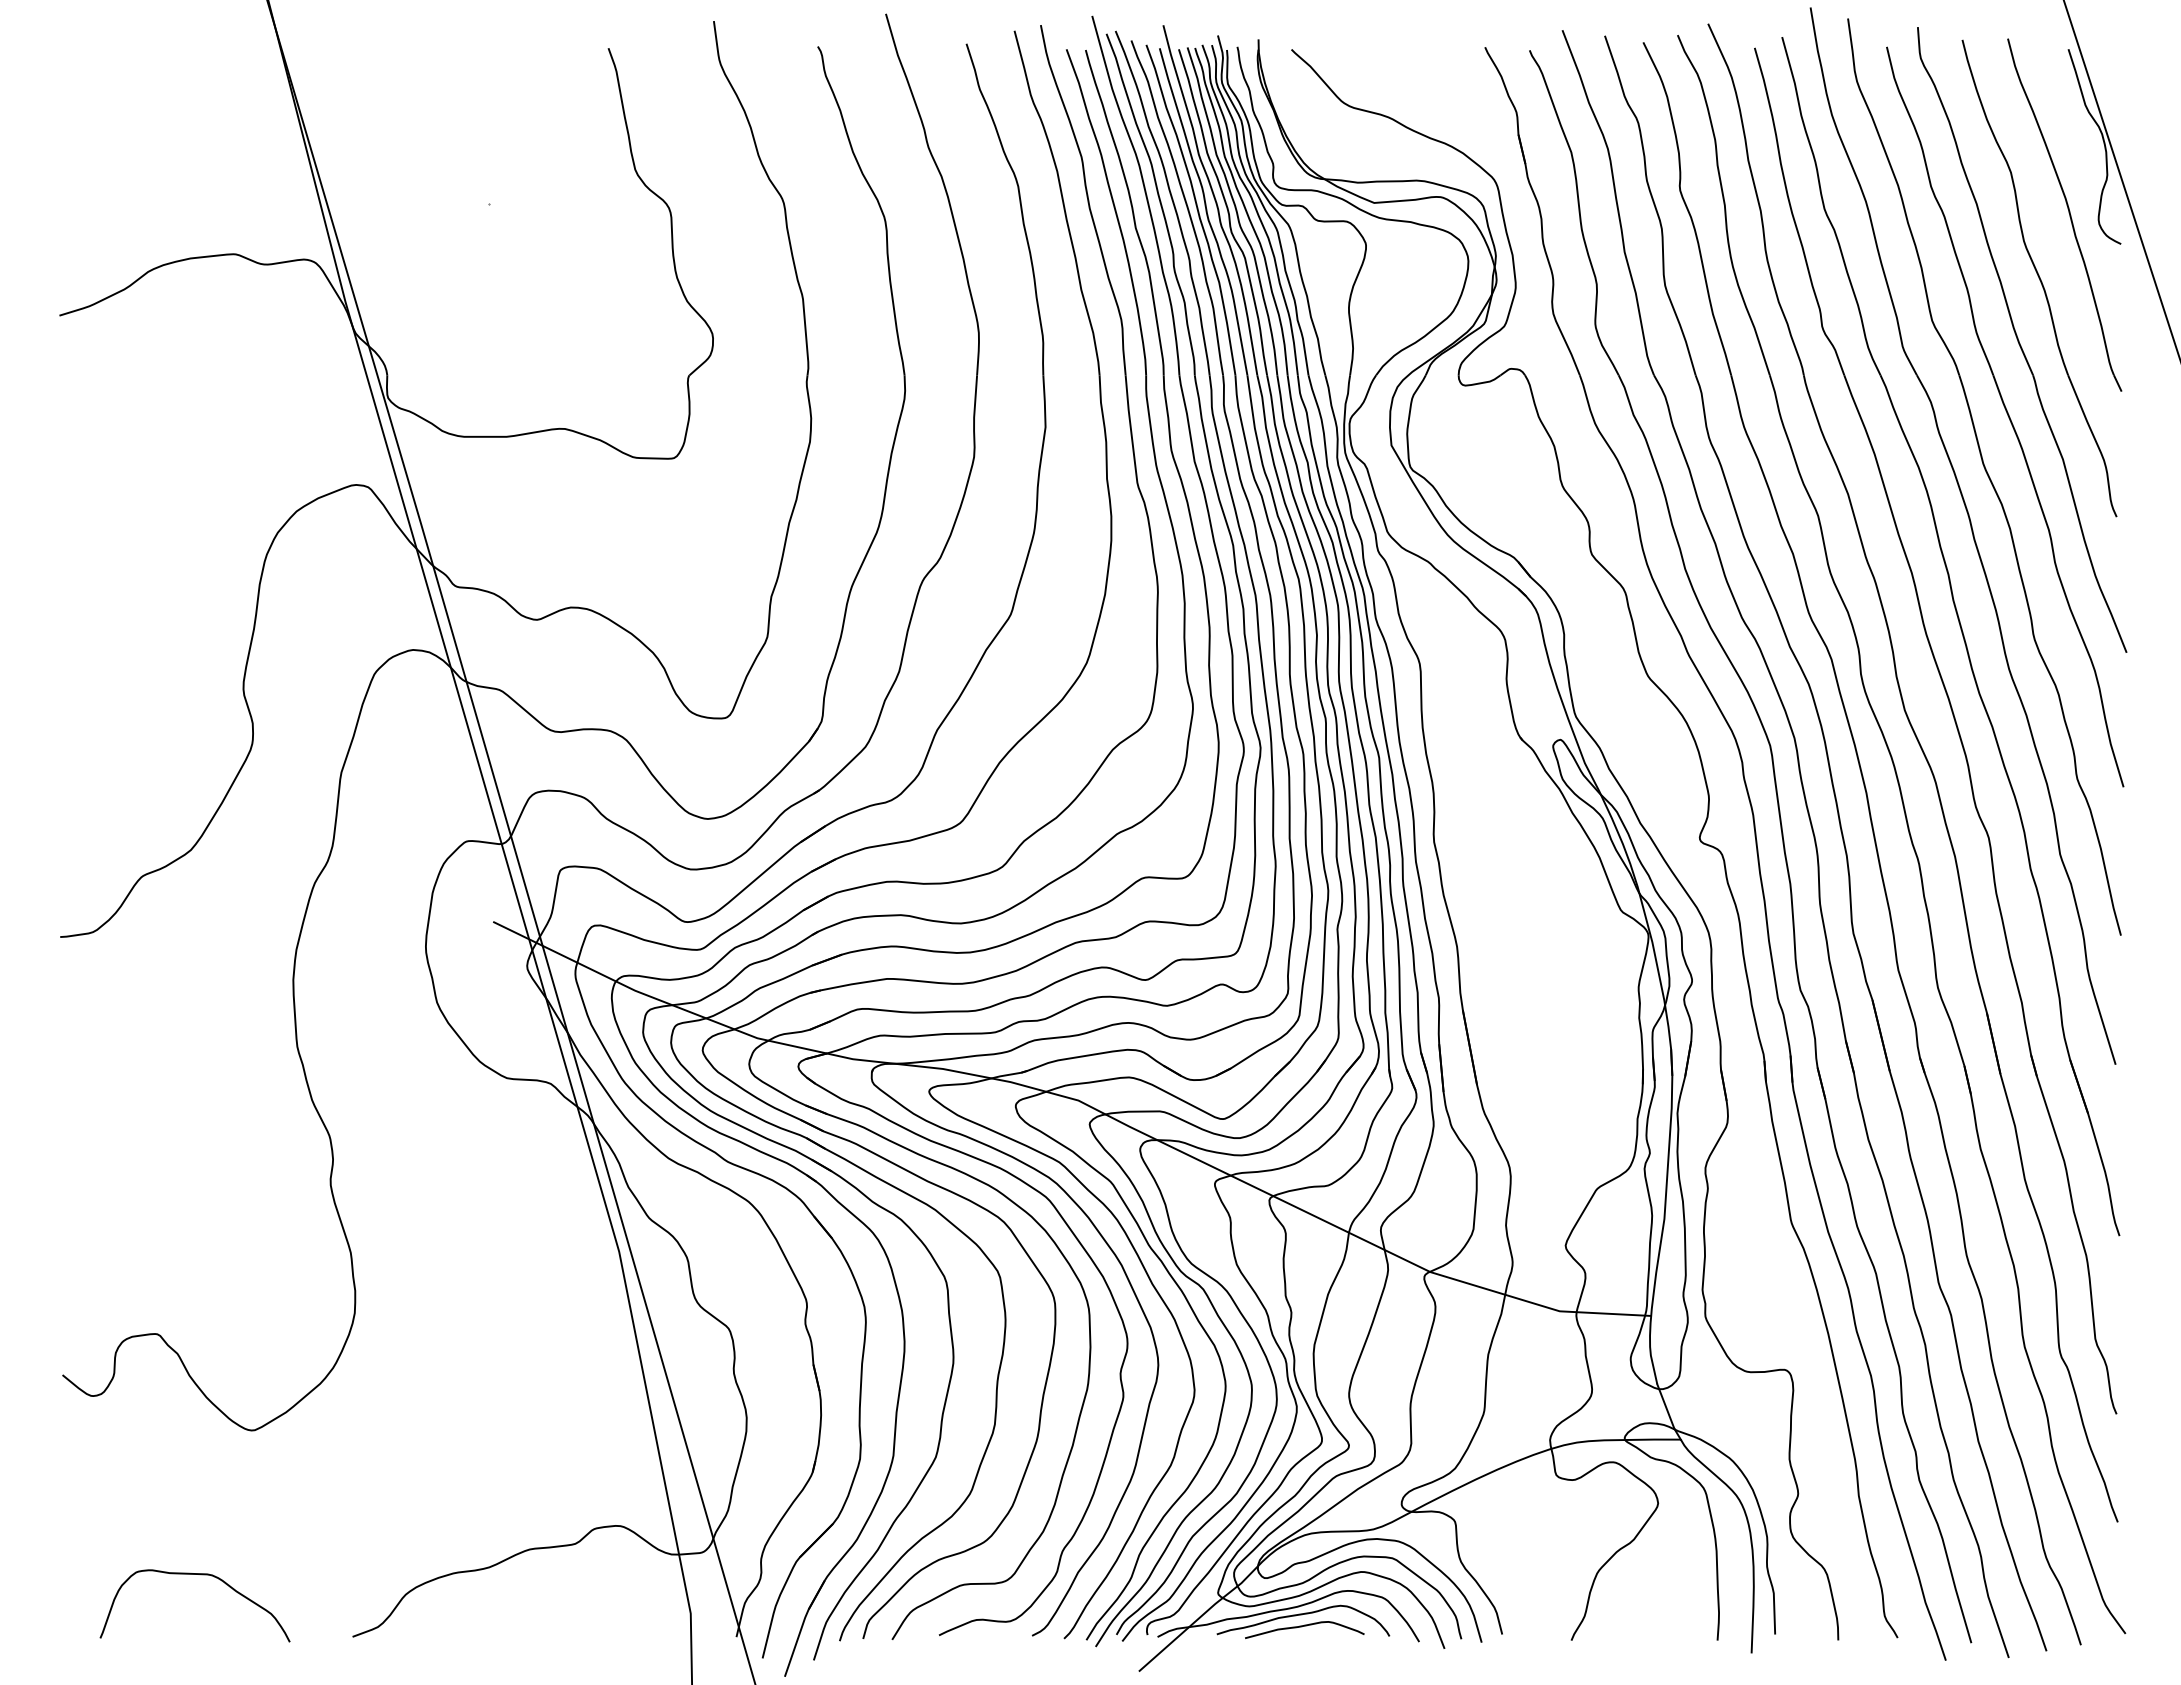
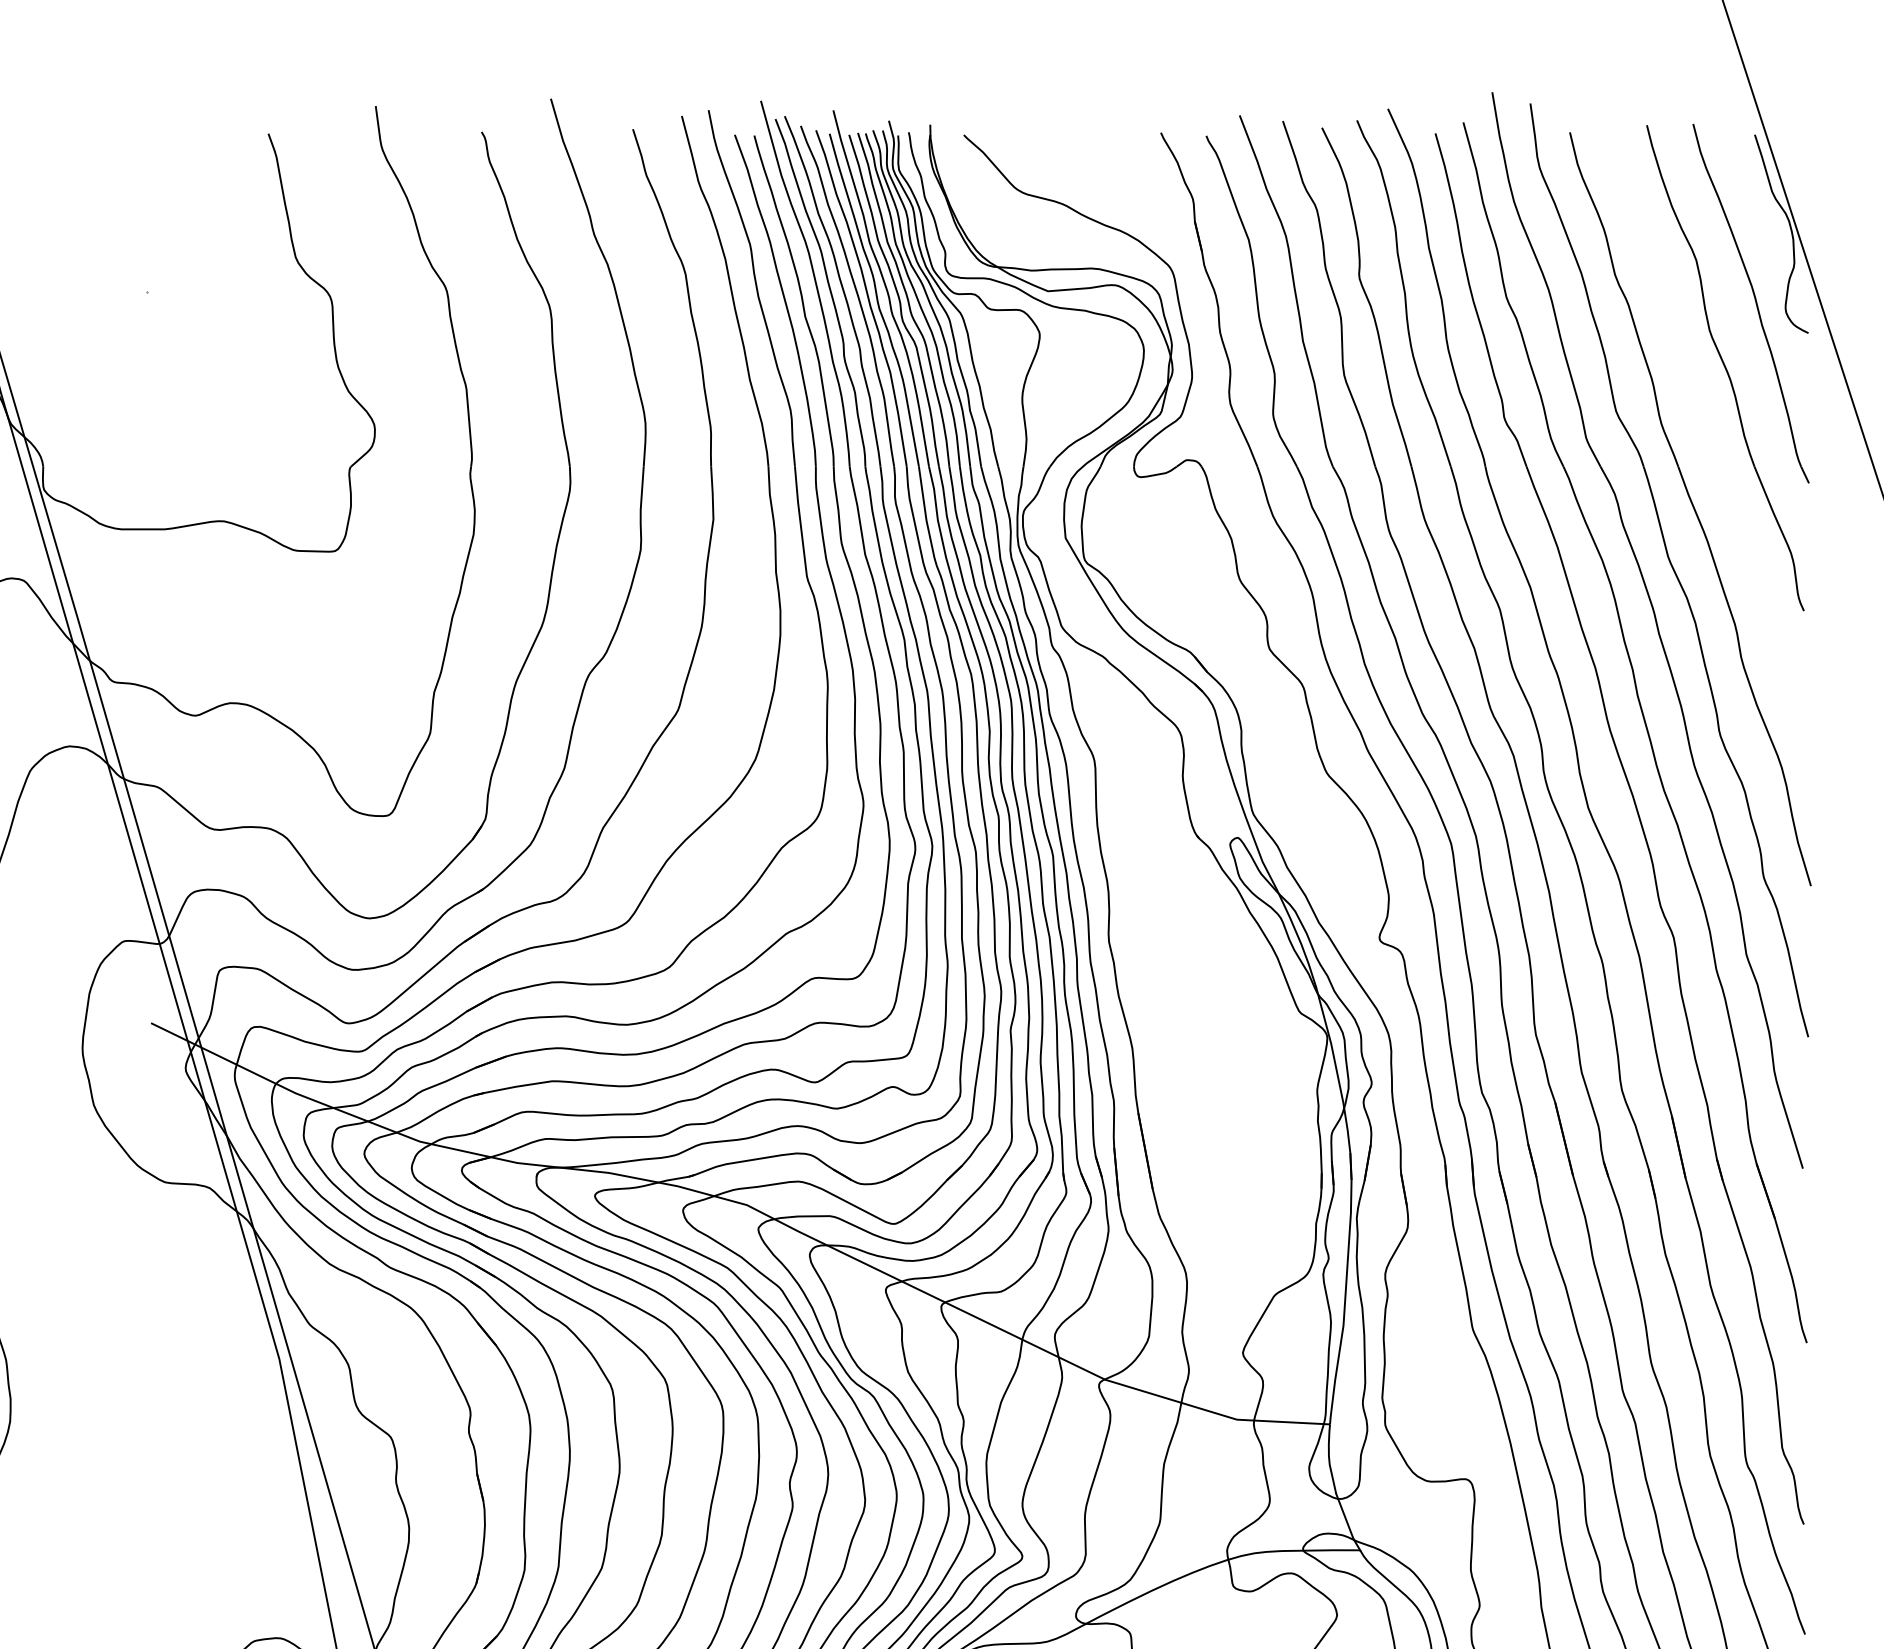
part: (2022, 339) -> (1708, 430), removed

